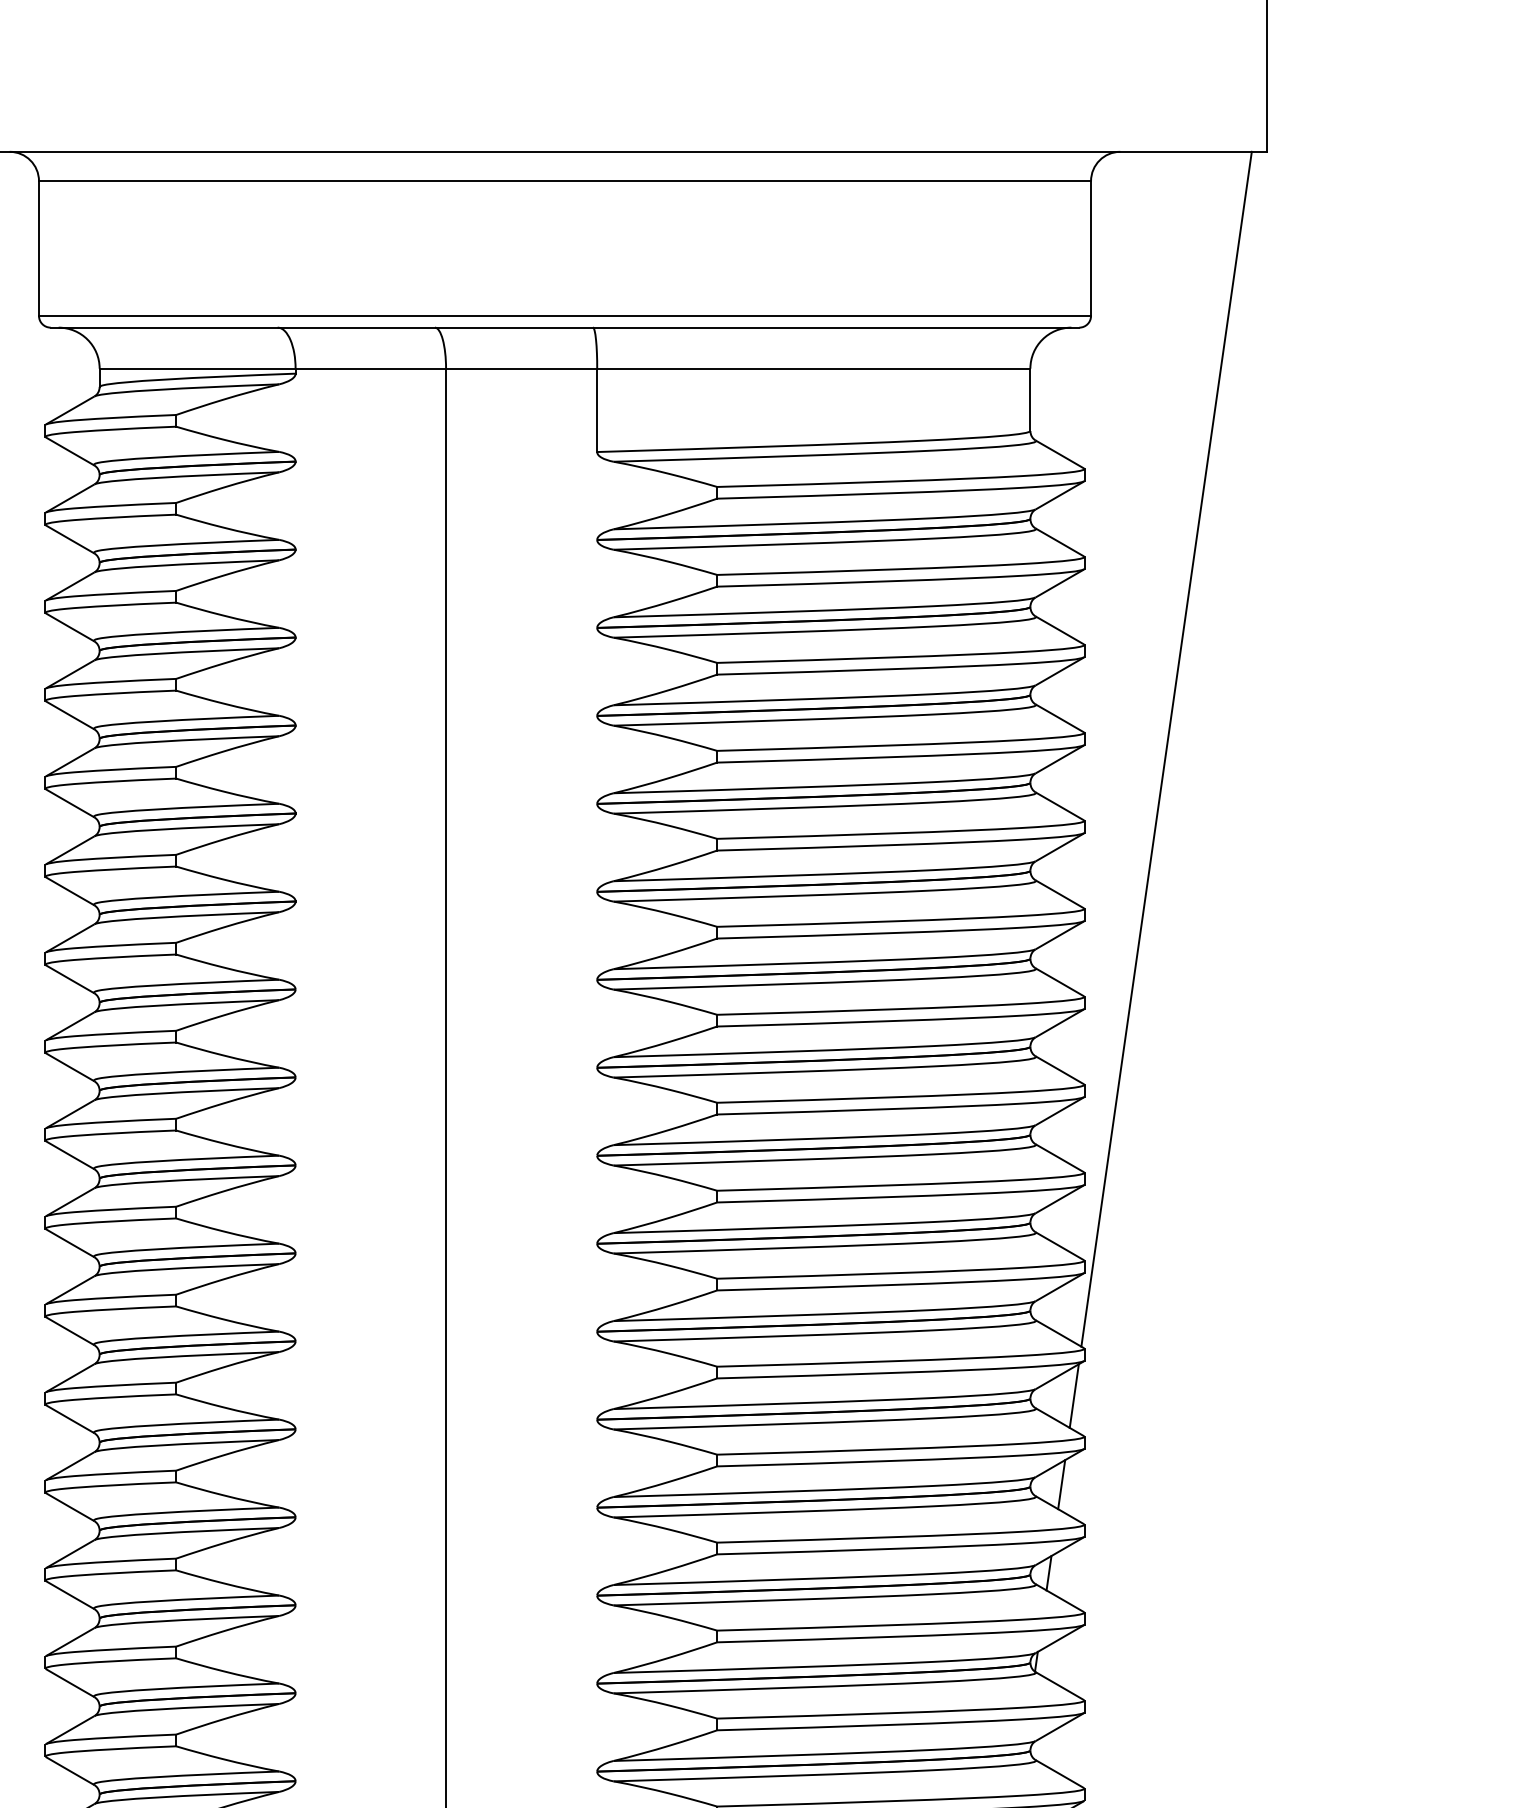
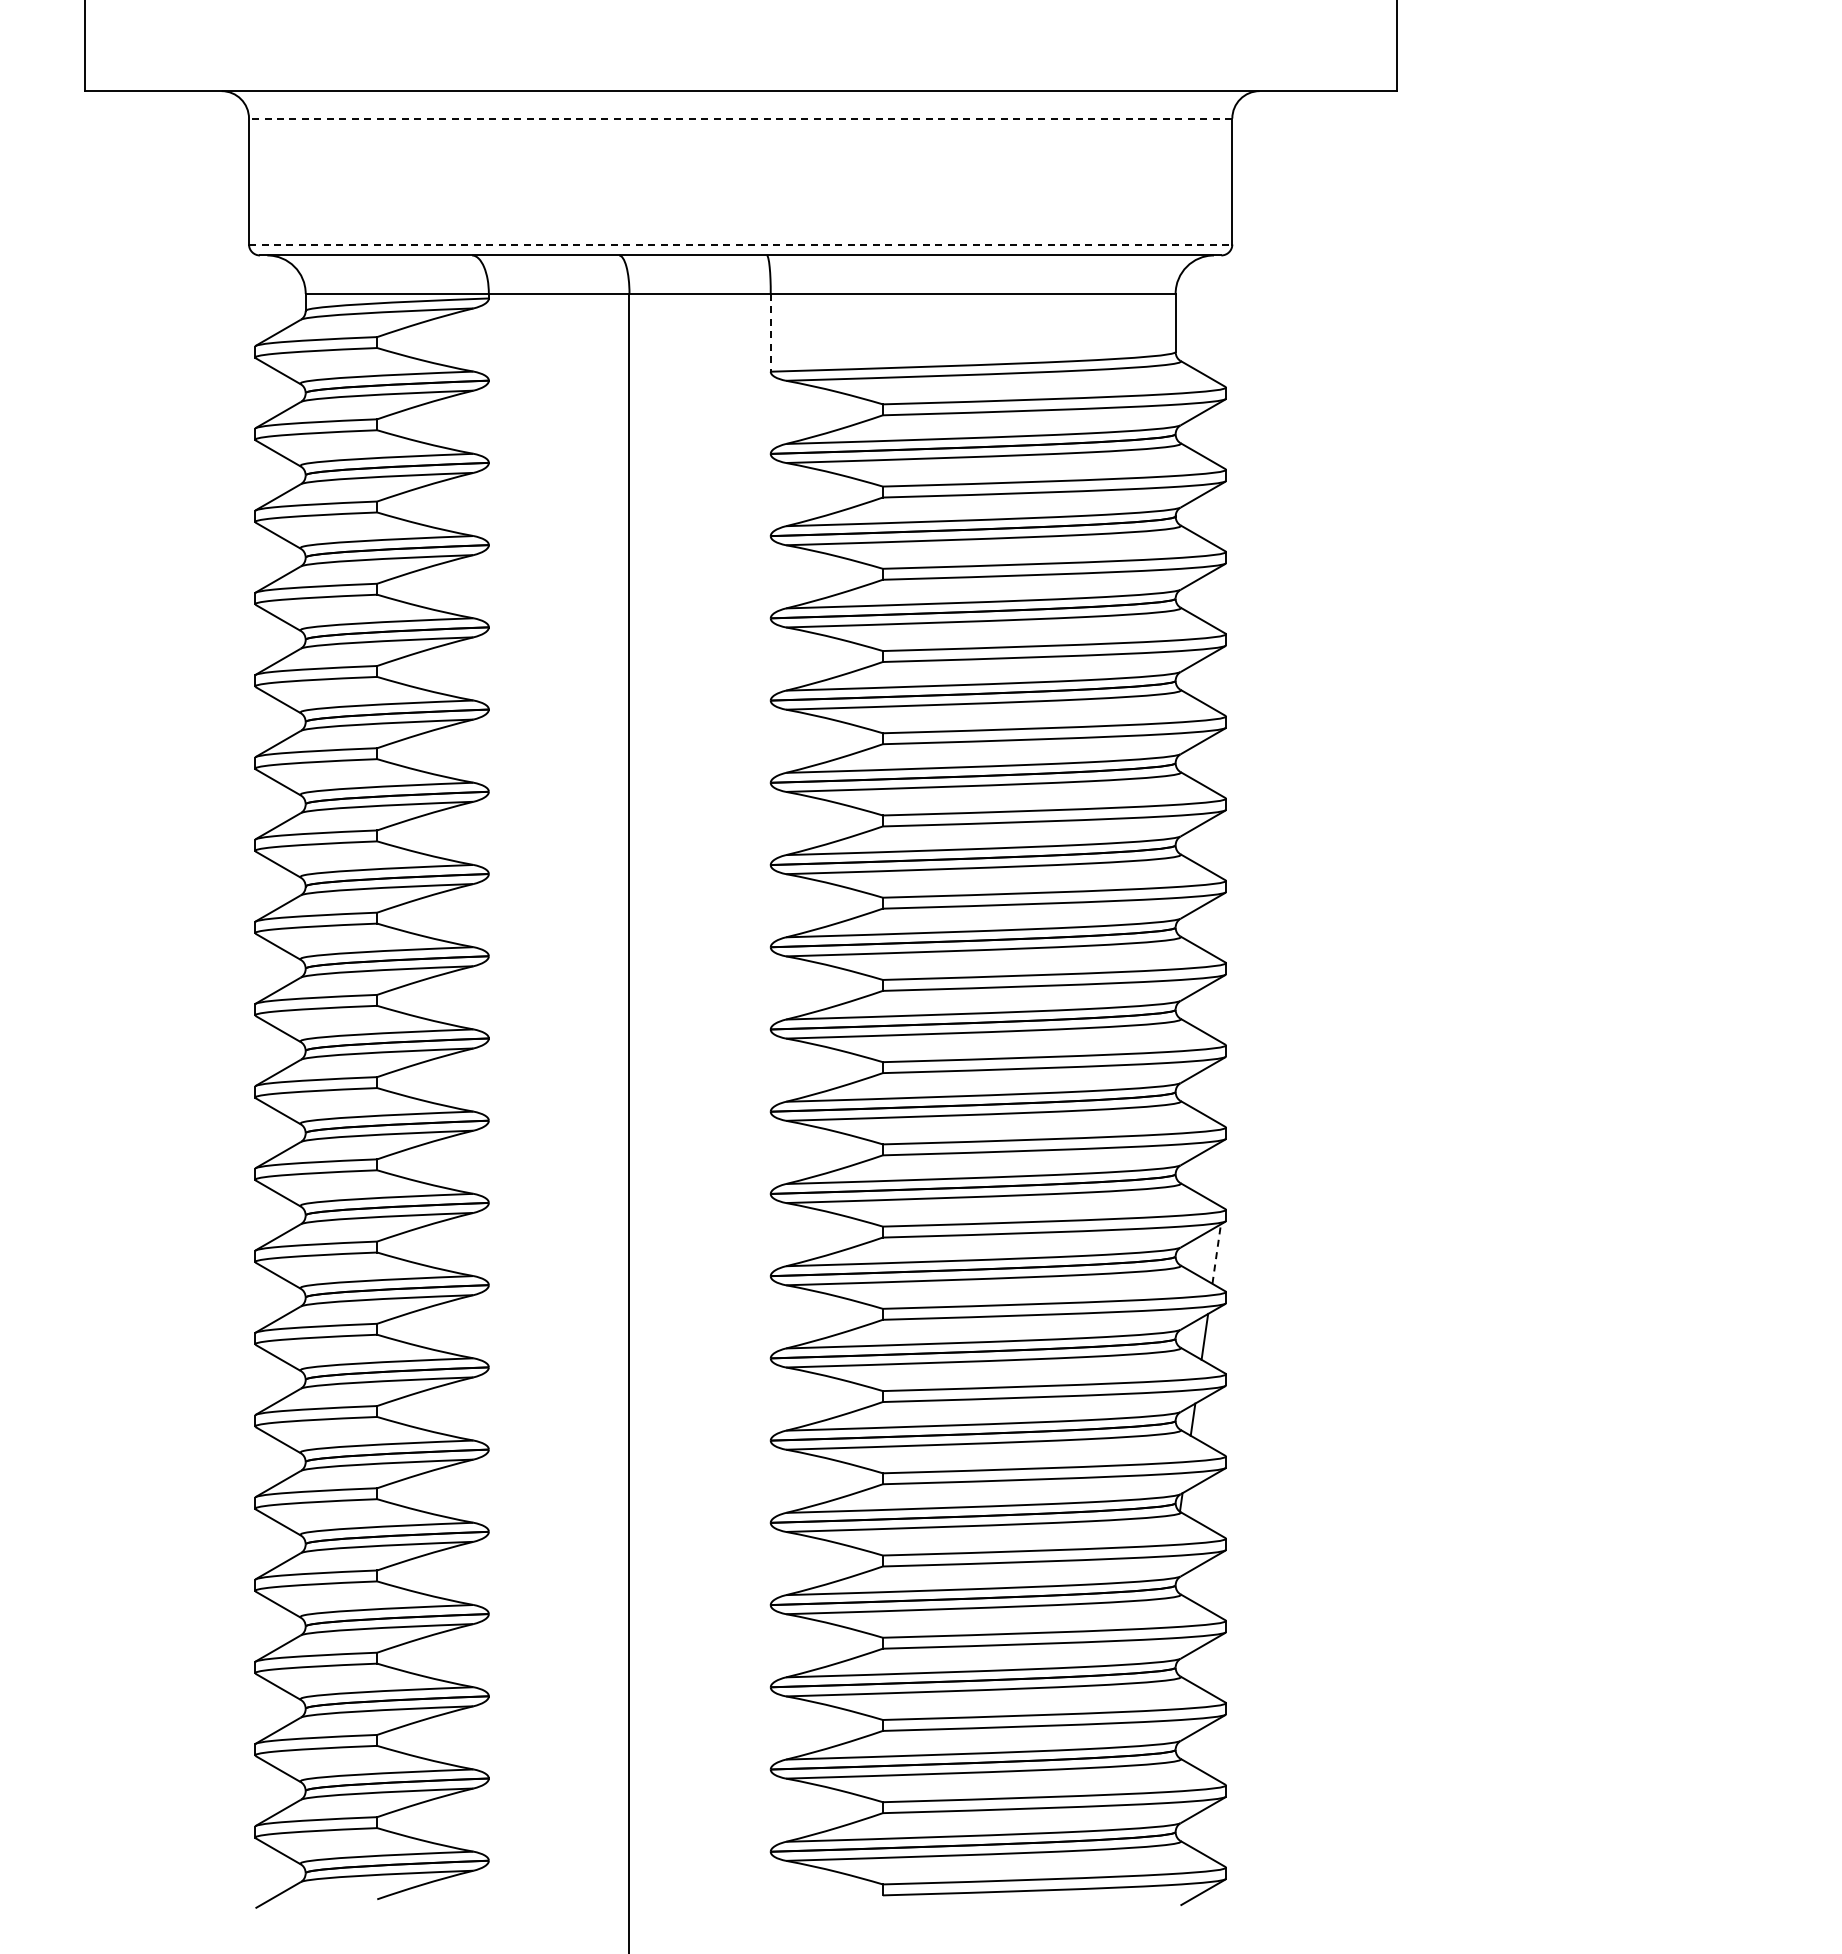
line: (564, 181) -> (740, 118), solid -> dashed
line: (564, 315) -> (740, 244), solid -> dashed
line: (596, 410) -> (770, 332), solid -> dashed
line: (1166, 749) -> (1302, 649), removed
line: (1074, 1395) -> (1216, 1253), solid -> dashed

